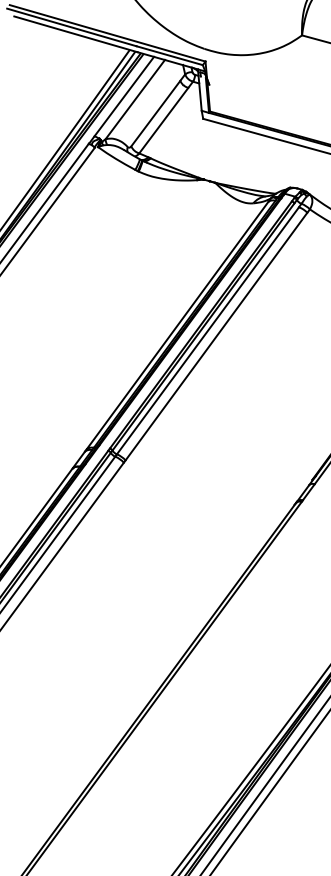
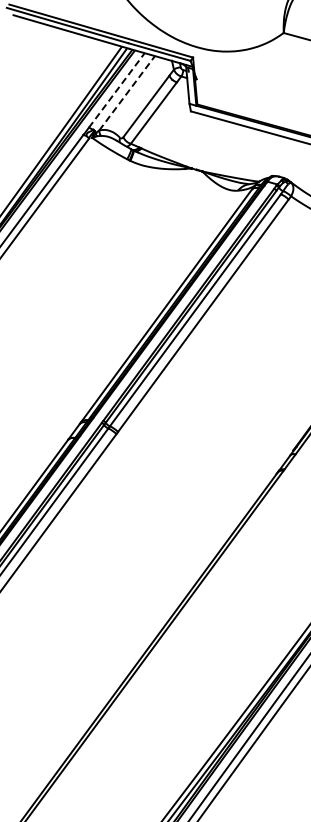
line: (123, 96) -> (116, 90), solid -> dashed
line: (135, 99) -> (127, 93), solid -> dashed

